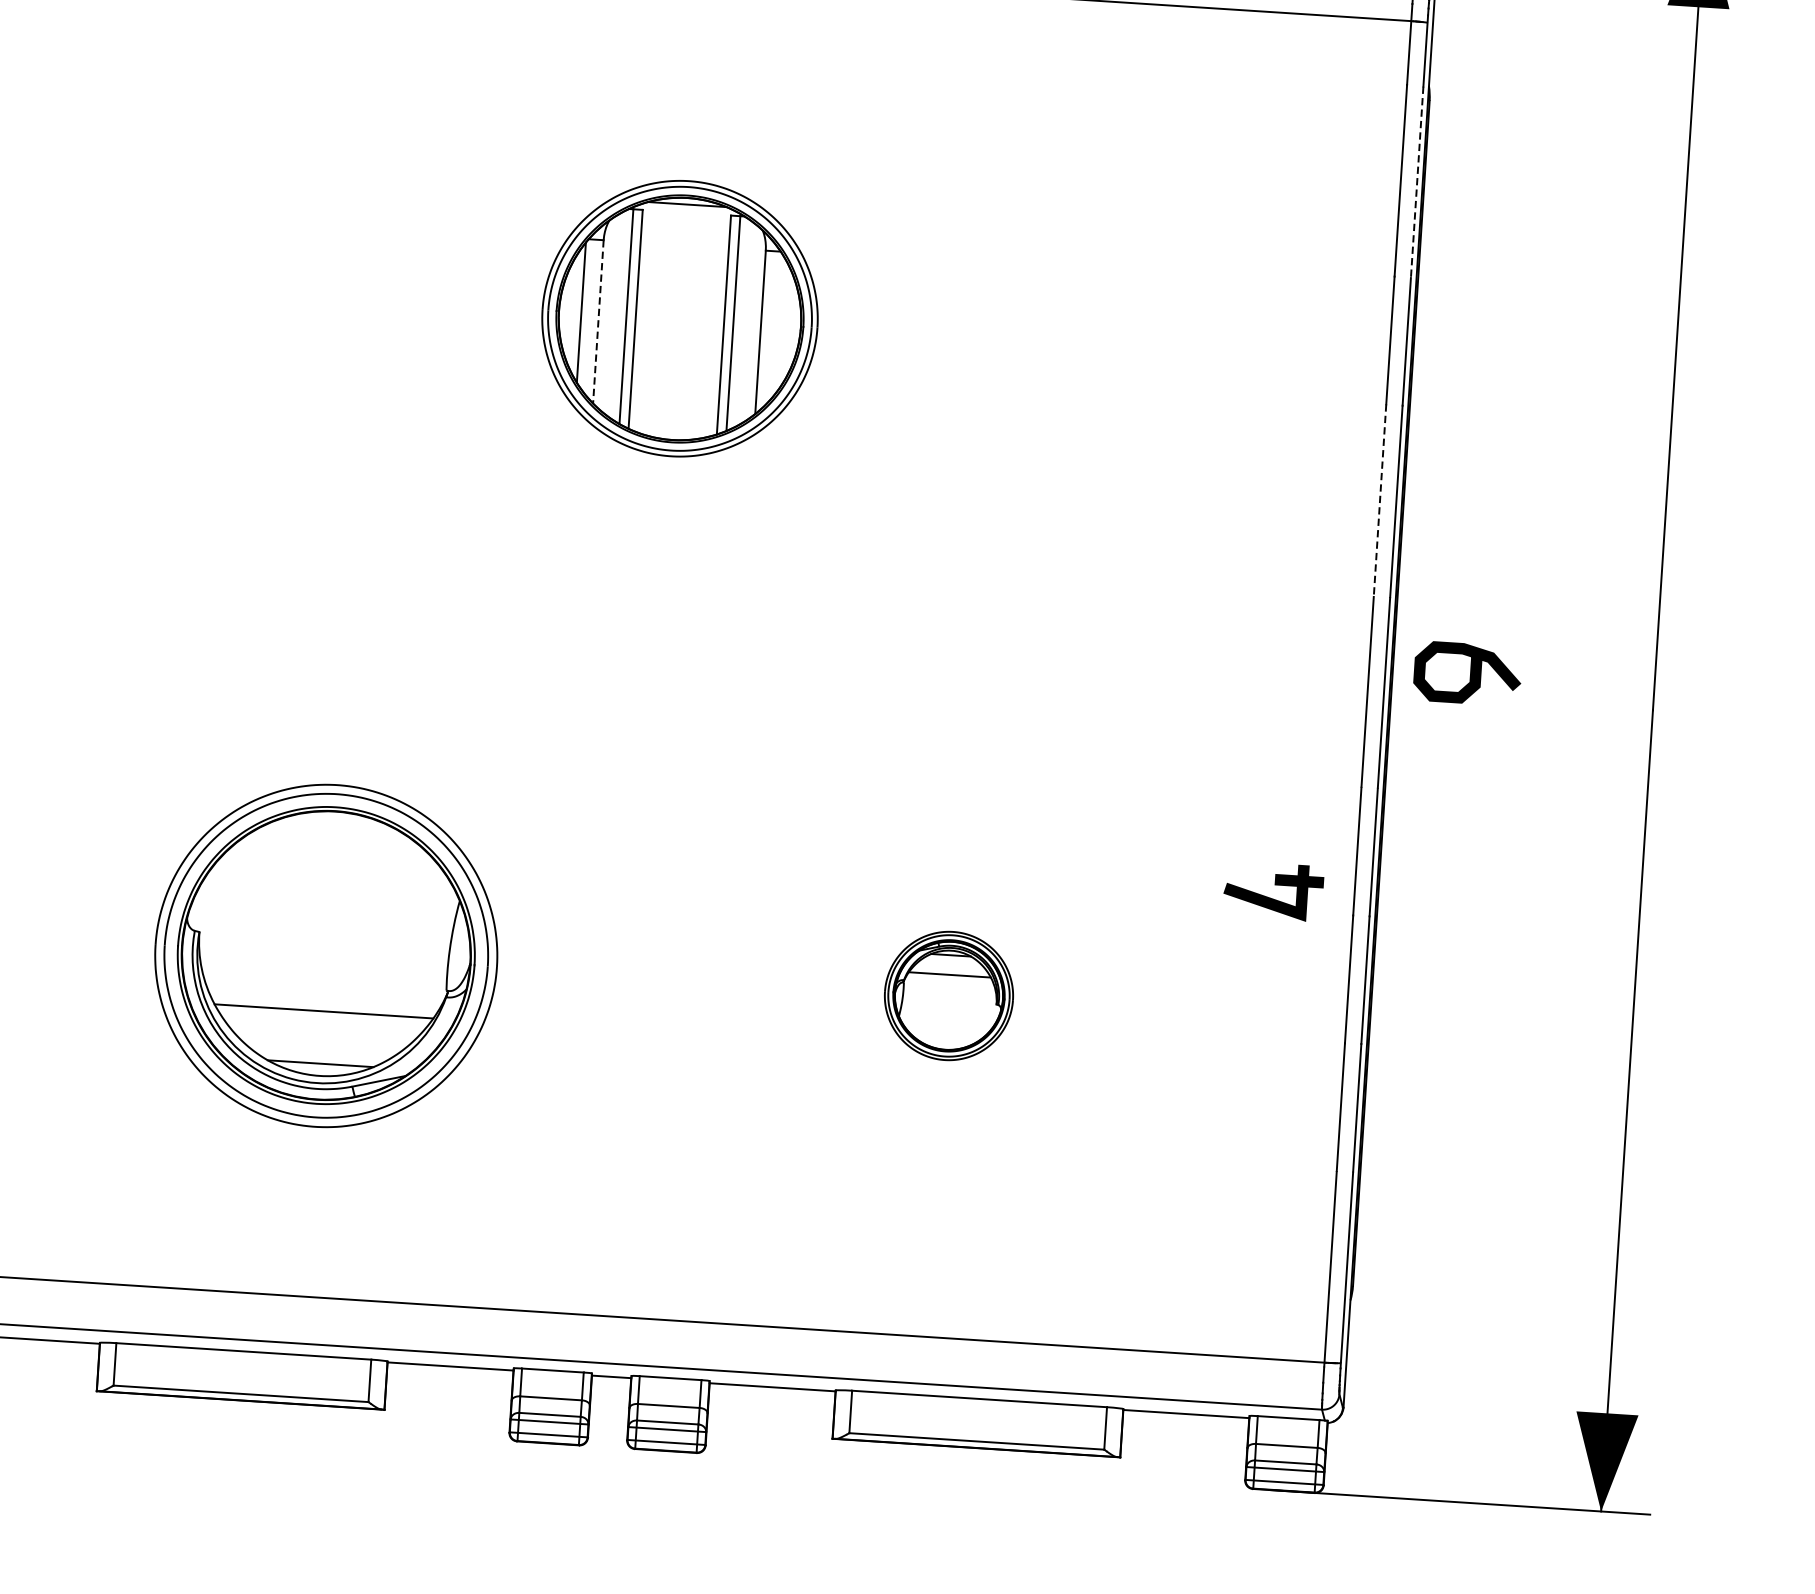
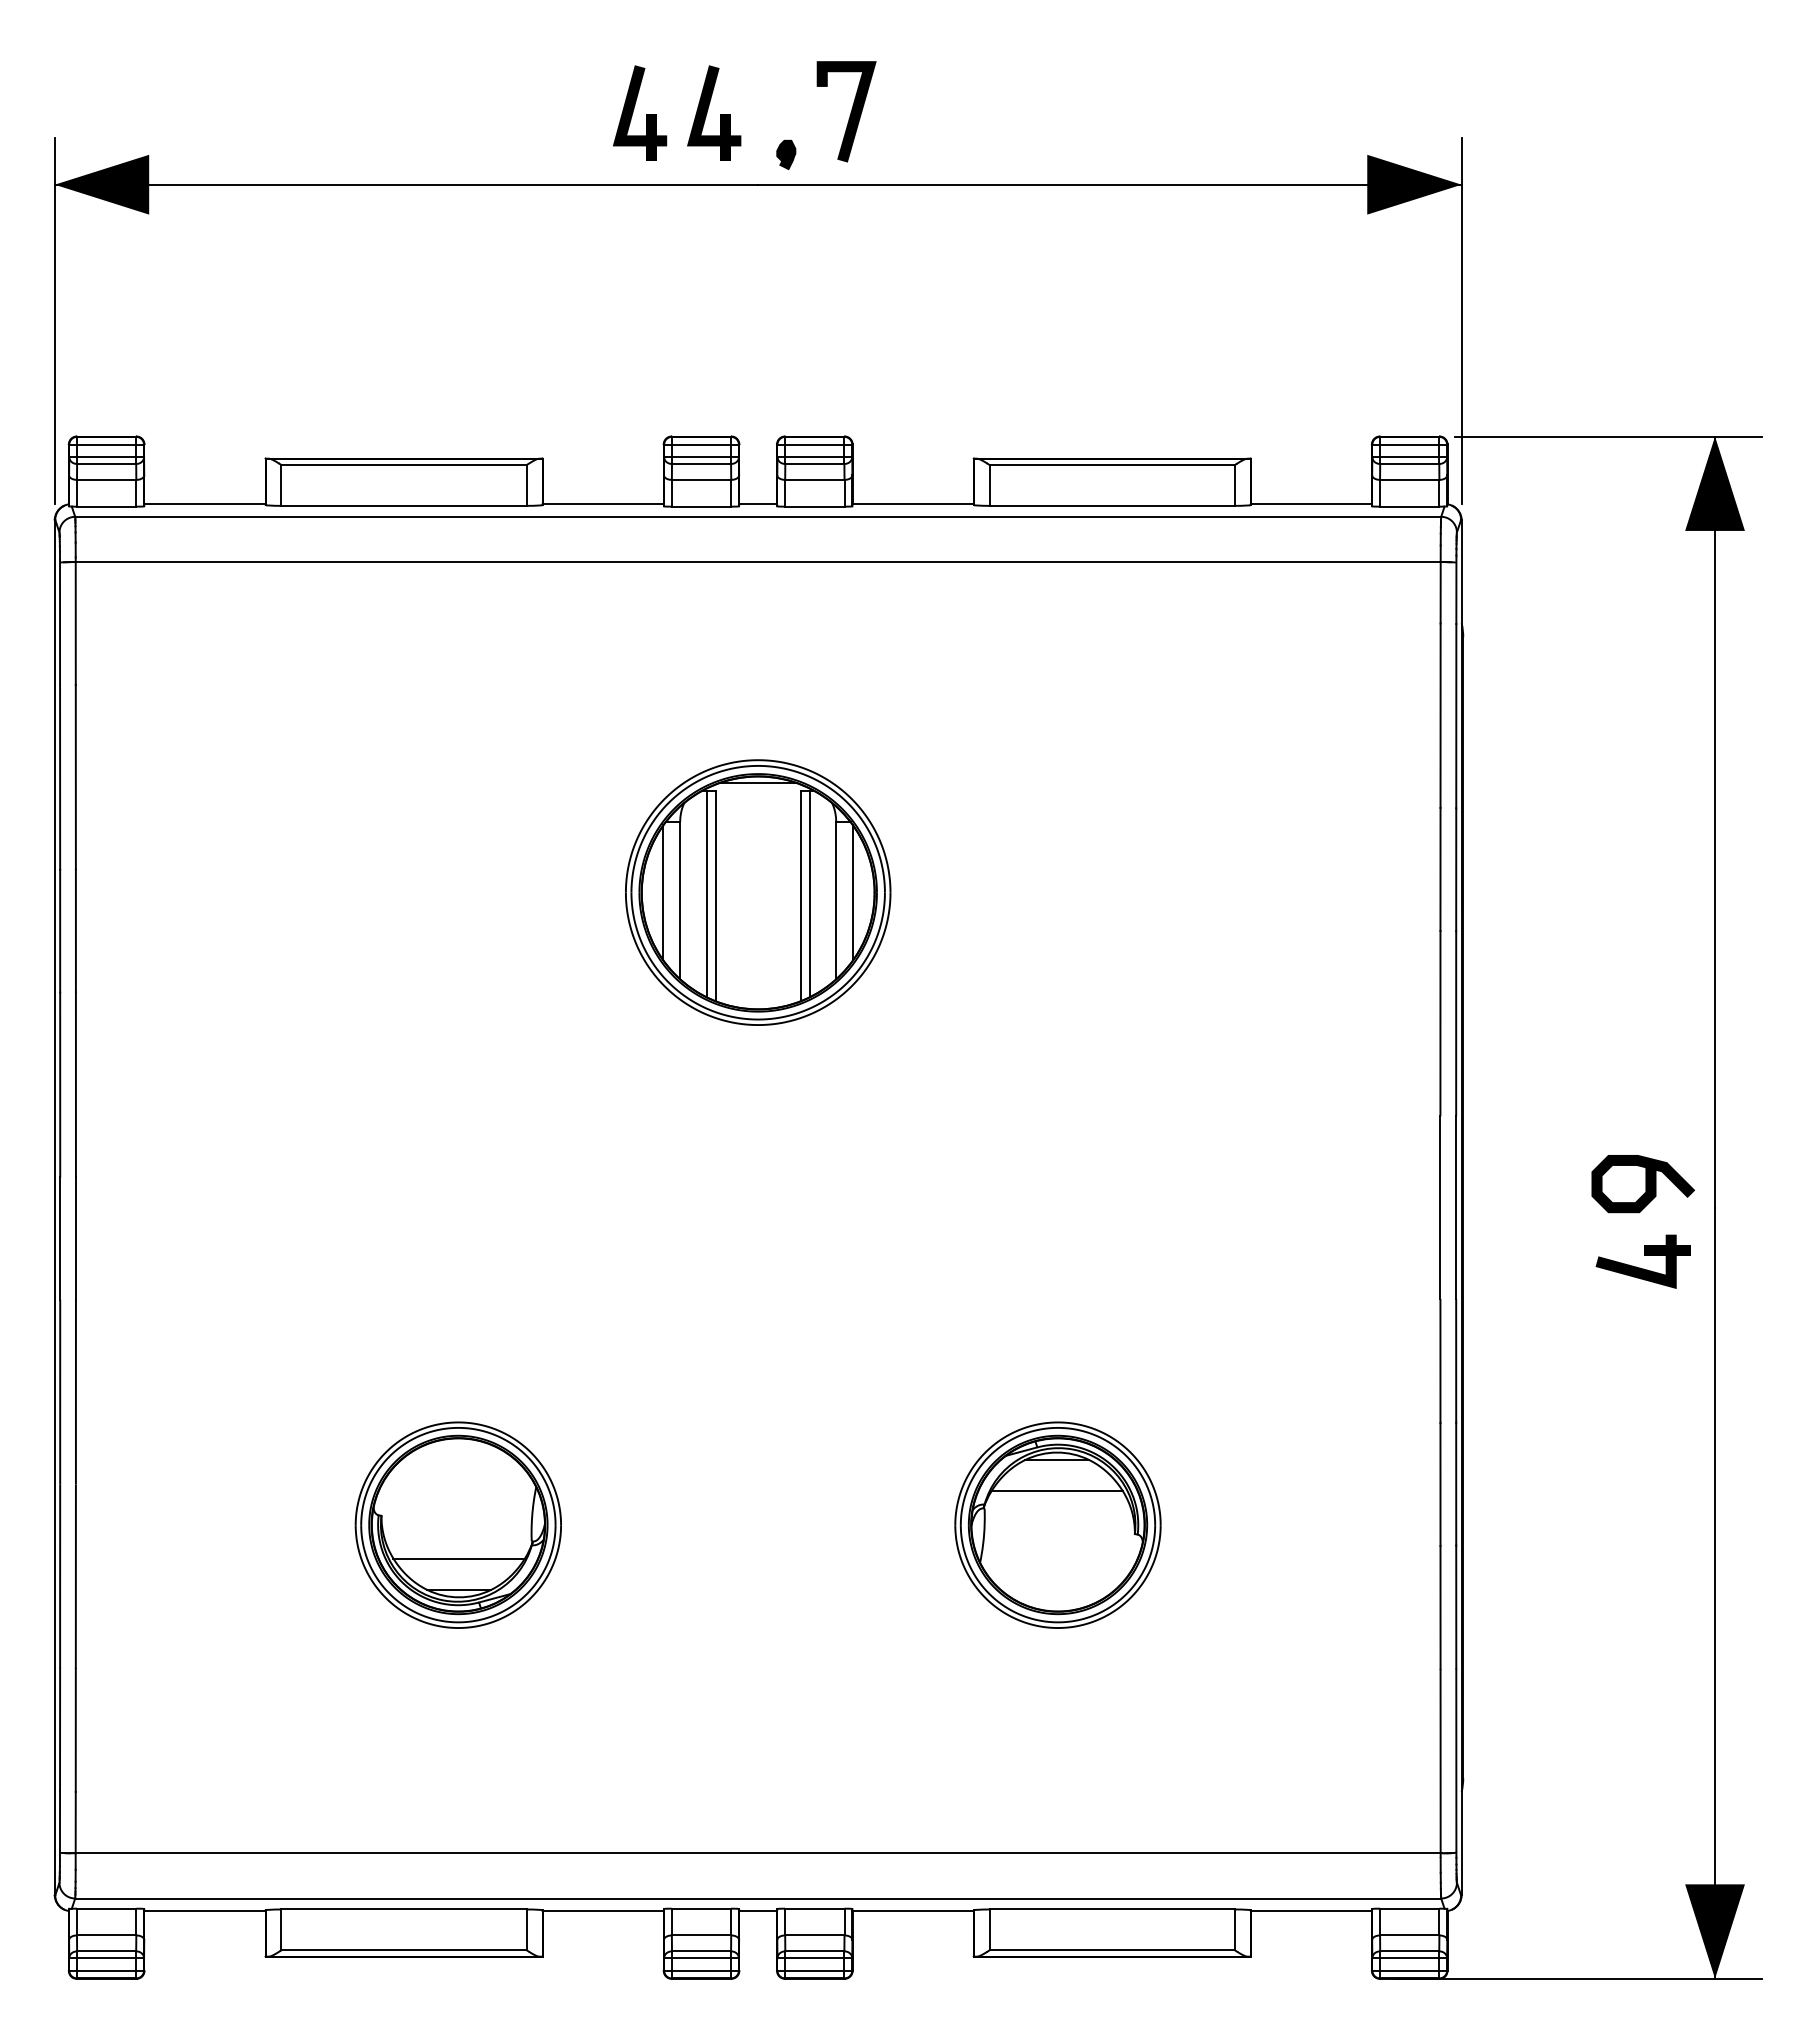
line: (1417, 182) -> (1456, 716), dashed -> solid
line: (598, 321) -> (680, 900), dashed -> solid
line: (779, 325) -> (853, 892), added
line: (1380, 500) -> (1440, 1023), dashed -> solid
curve: (1470, 674) -> (1645, 1184), moved
part: (1274, 884) -> (1644, 1255), moved
part: (325, 955) -> (457, 1524), size x0.62
part: (948, 995) -> (1057, 1524), size x1.67

